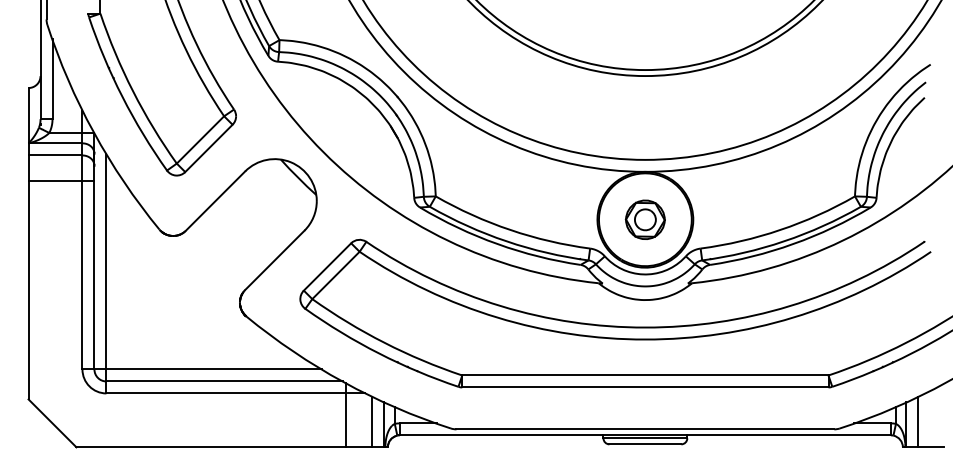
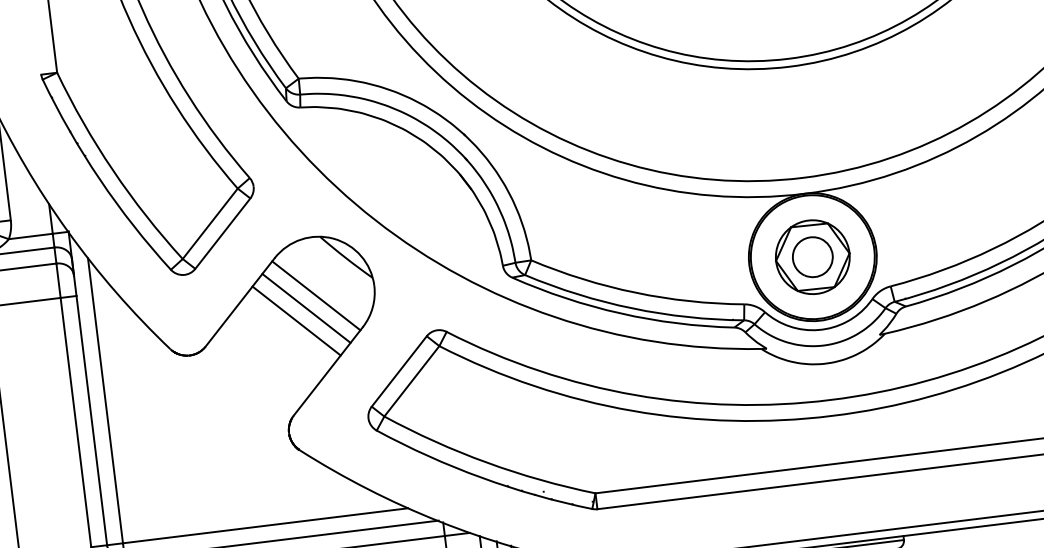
line: (272, 202) -> (315, 294), added
line: (263, 211) -> (305, 308), added
line: (255, 219) -> (296, 320), added
part: (645, 219) -> (812, 256), size x1.43

